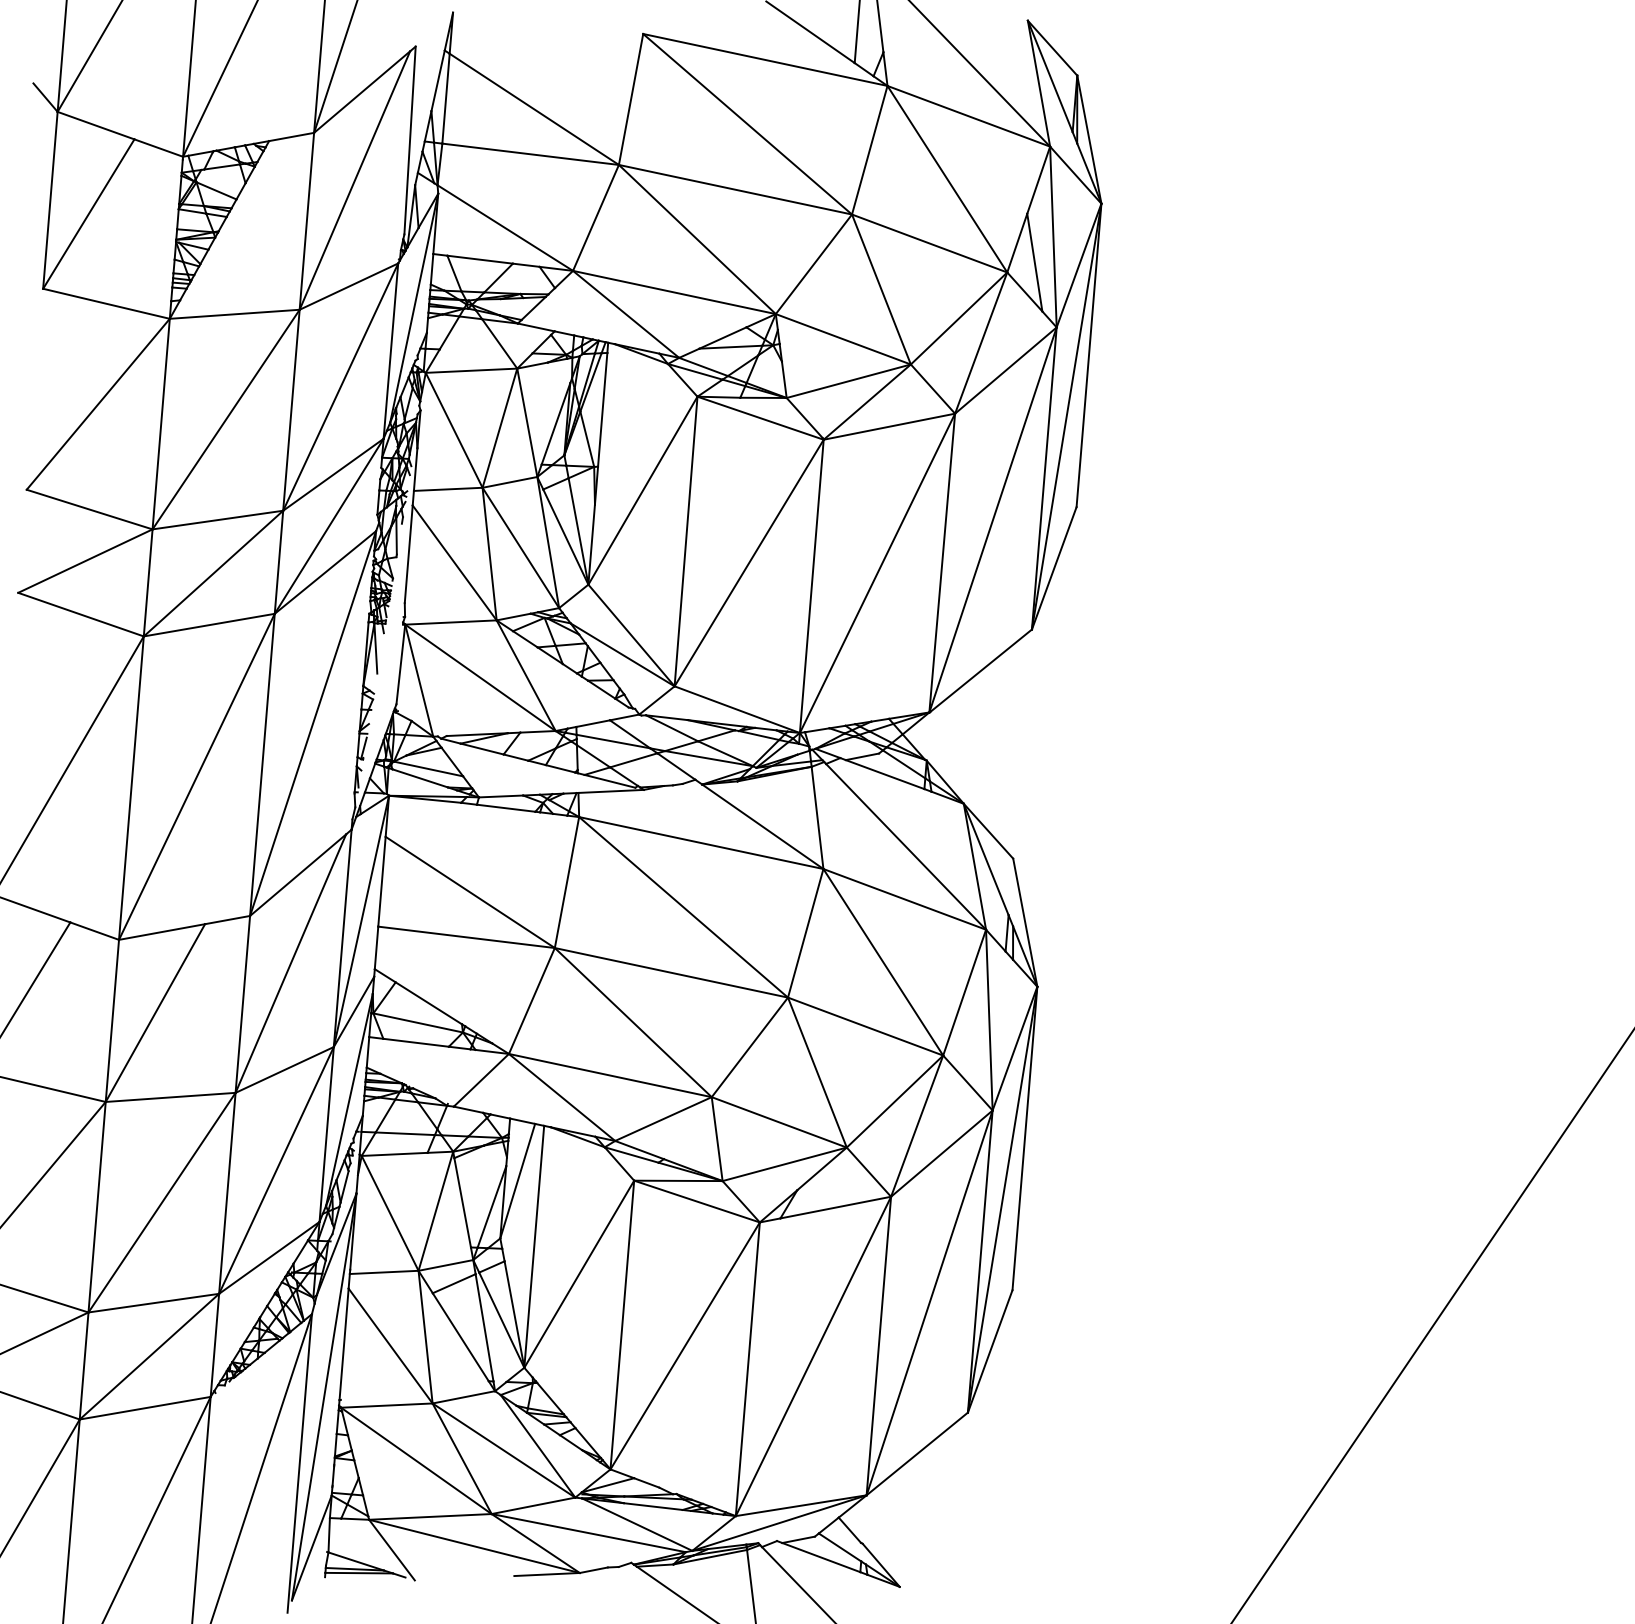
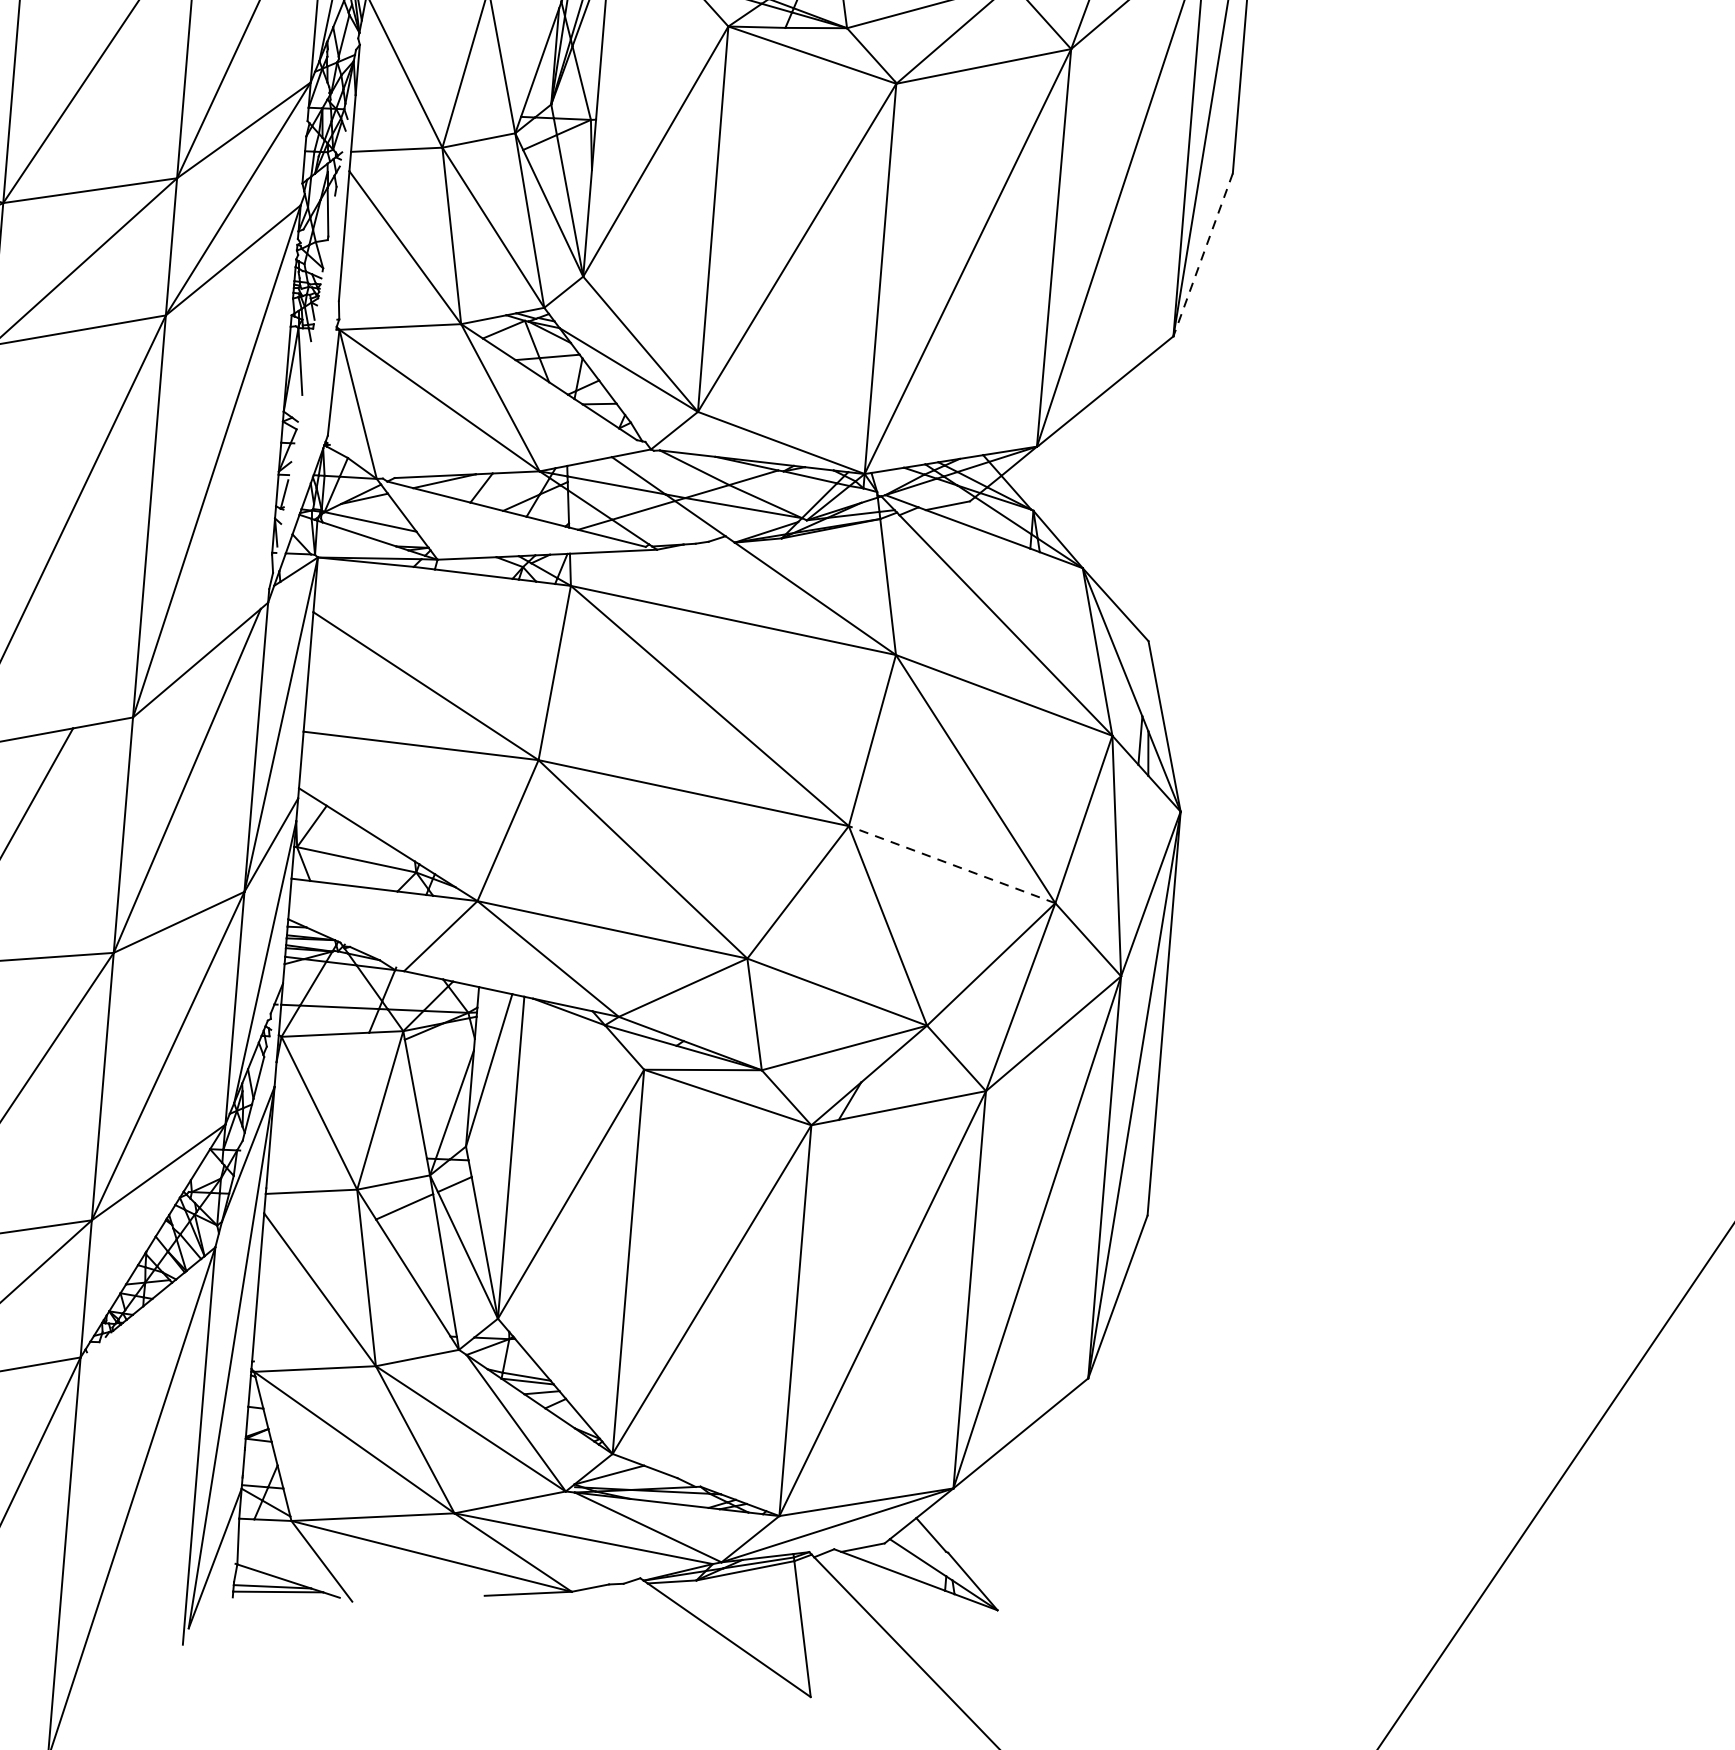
line: (1054, 568) -> (1203, 255), solid -> dashed
line: (865, 1026) -> (951, 864), solid -> dashed

